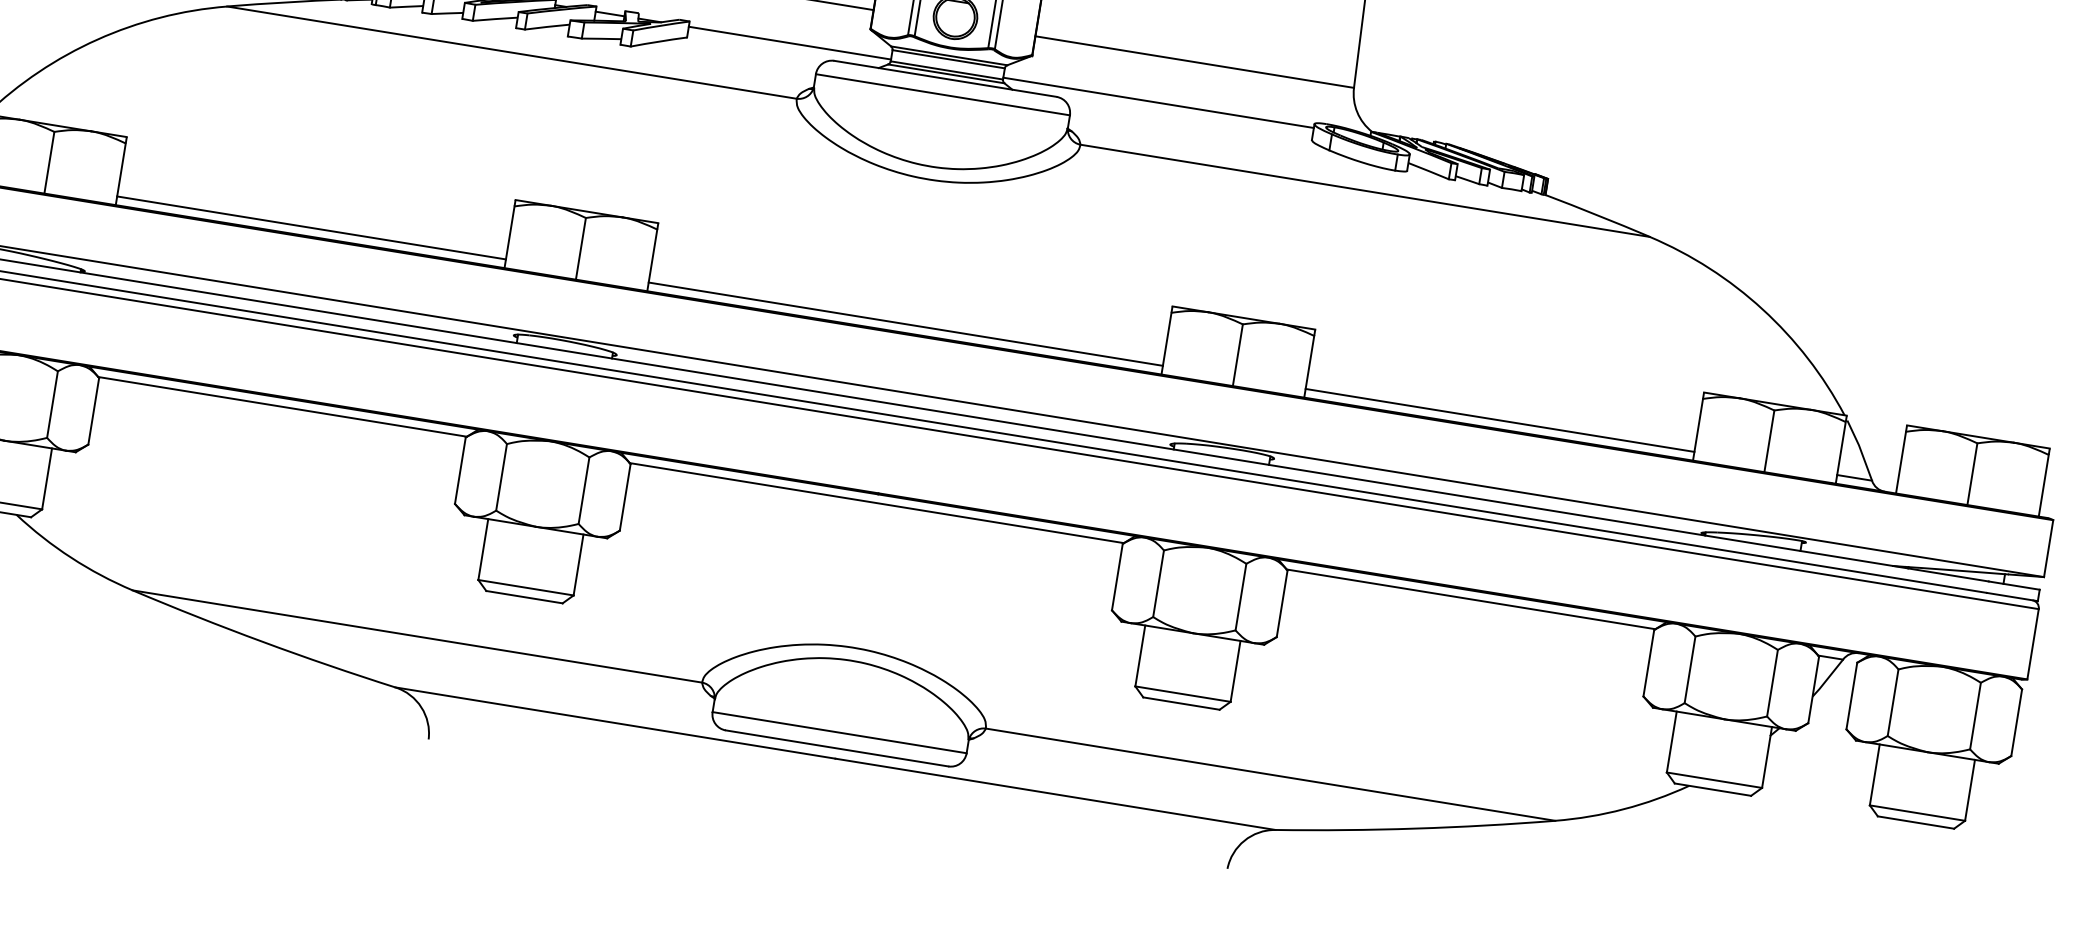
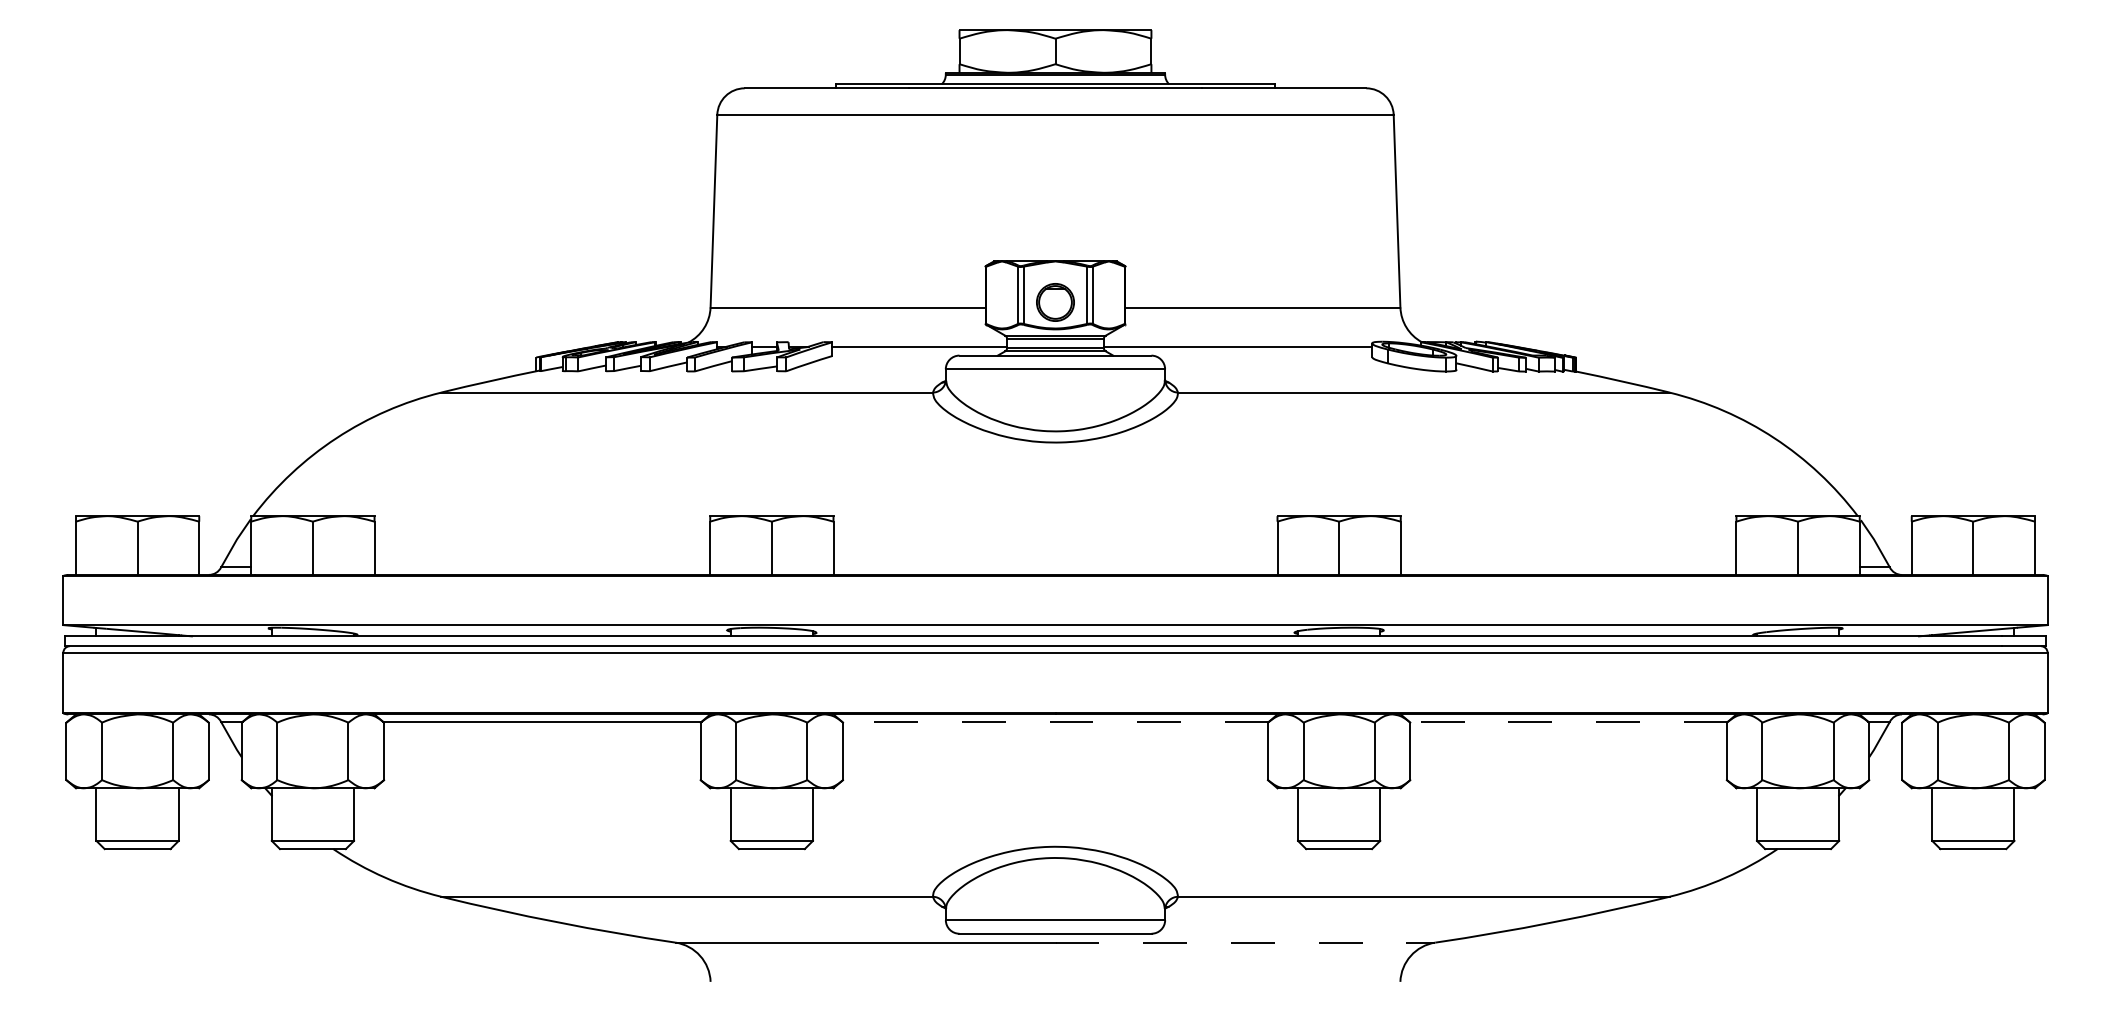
line: (311, 228) -> (542, 567), removed
line: (905, 324) -> (1055, 567), removed
line: (1499, 420) -> (1568, 567), removed
line: (876, 502) -> (1055, 721), solid -> dashed
line: (1471, 598) -> (1568, 721), solid -> dashed
line: (1055, 794) -> (1245, 942), solid -> dashed

